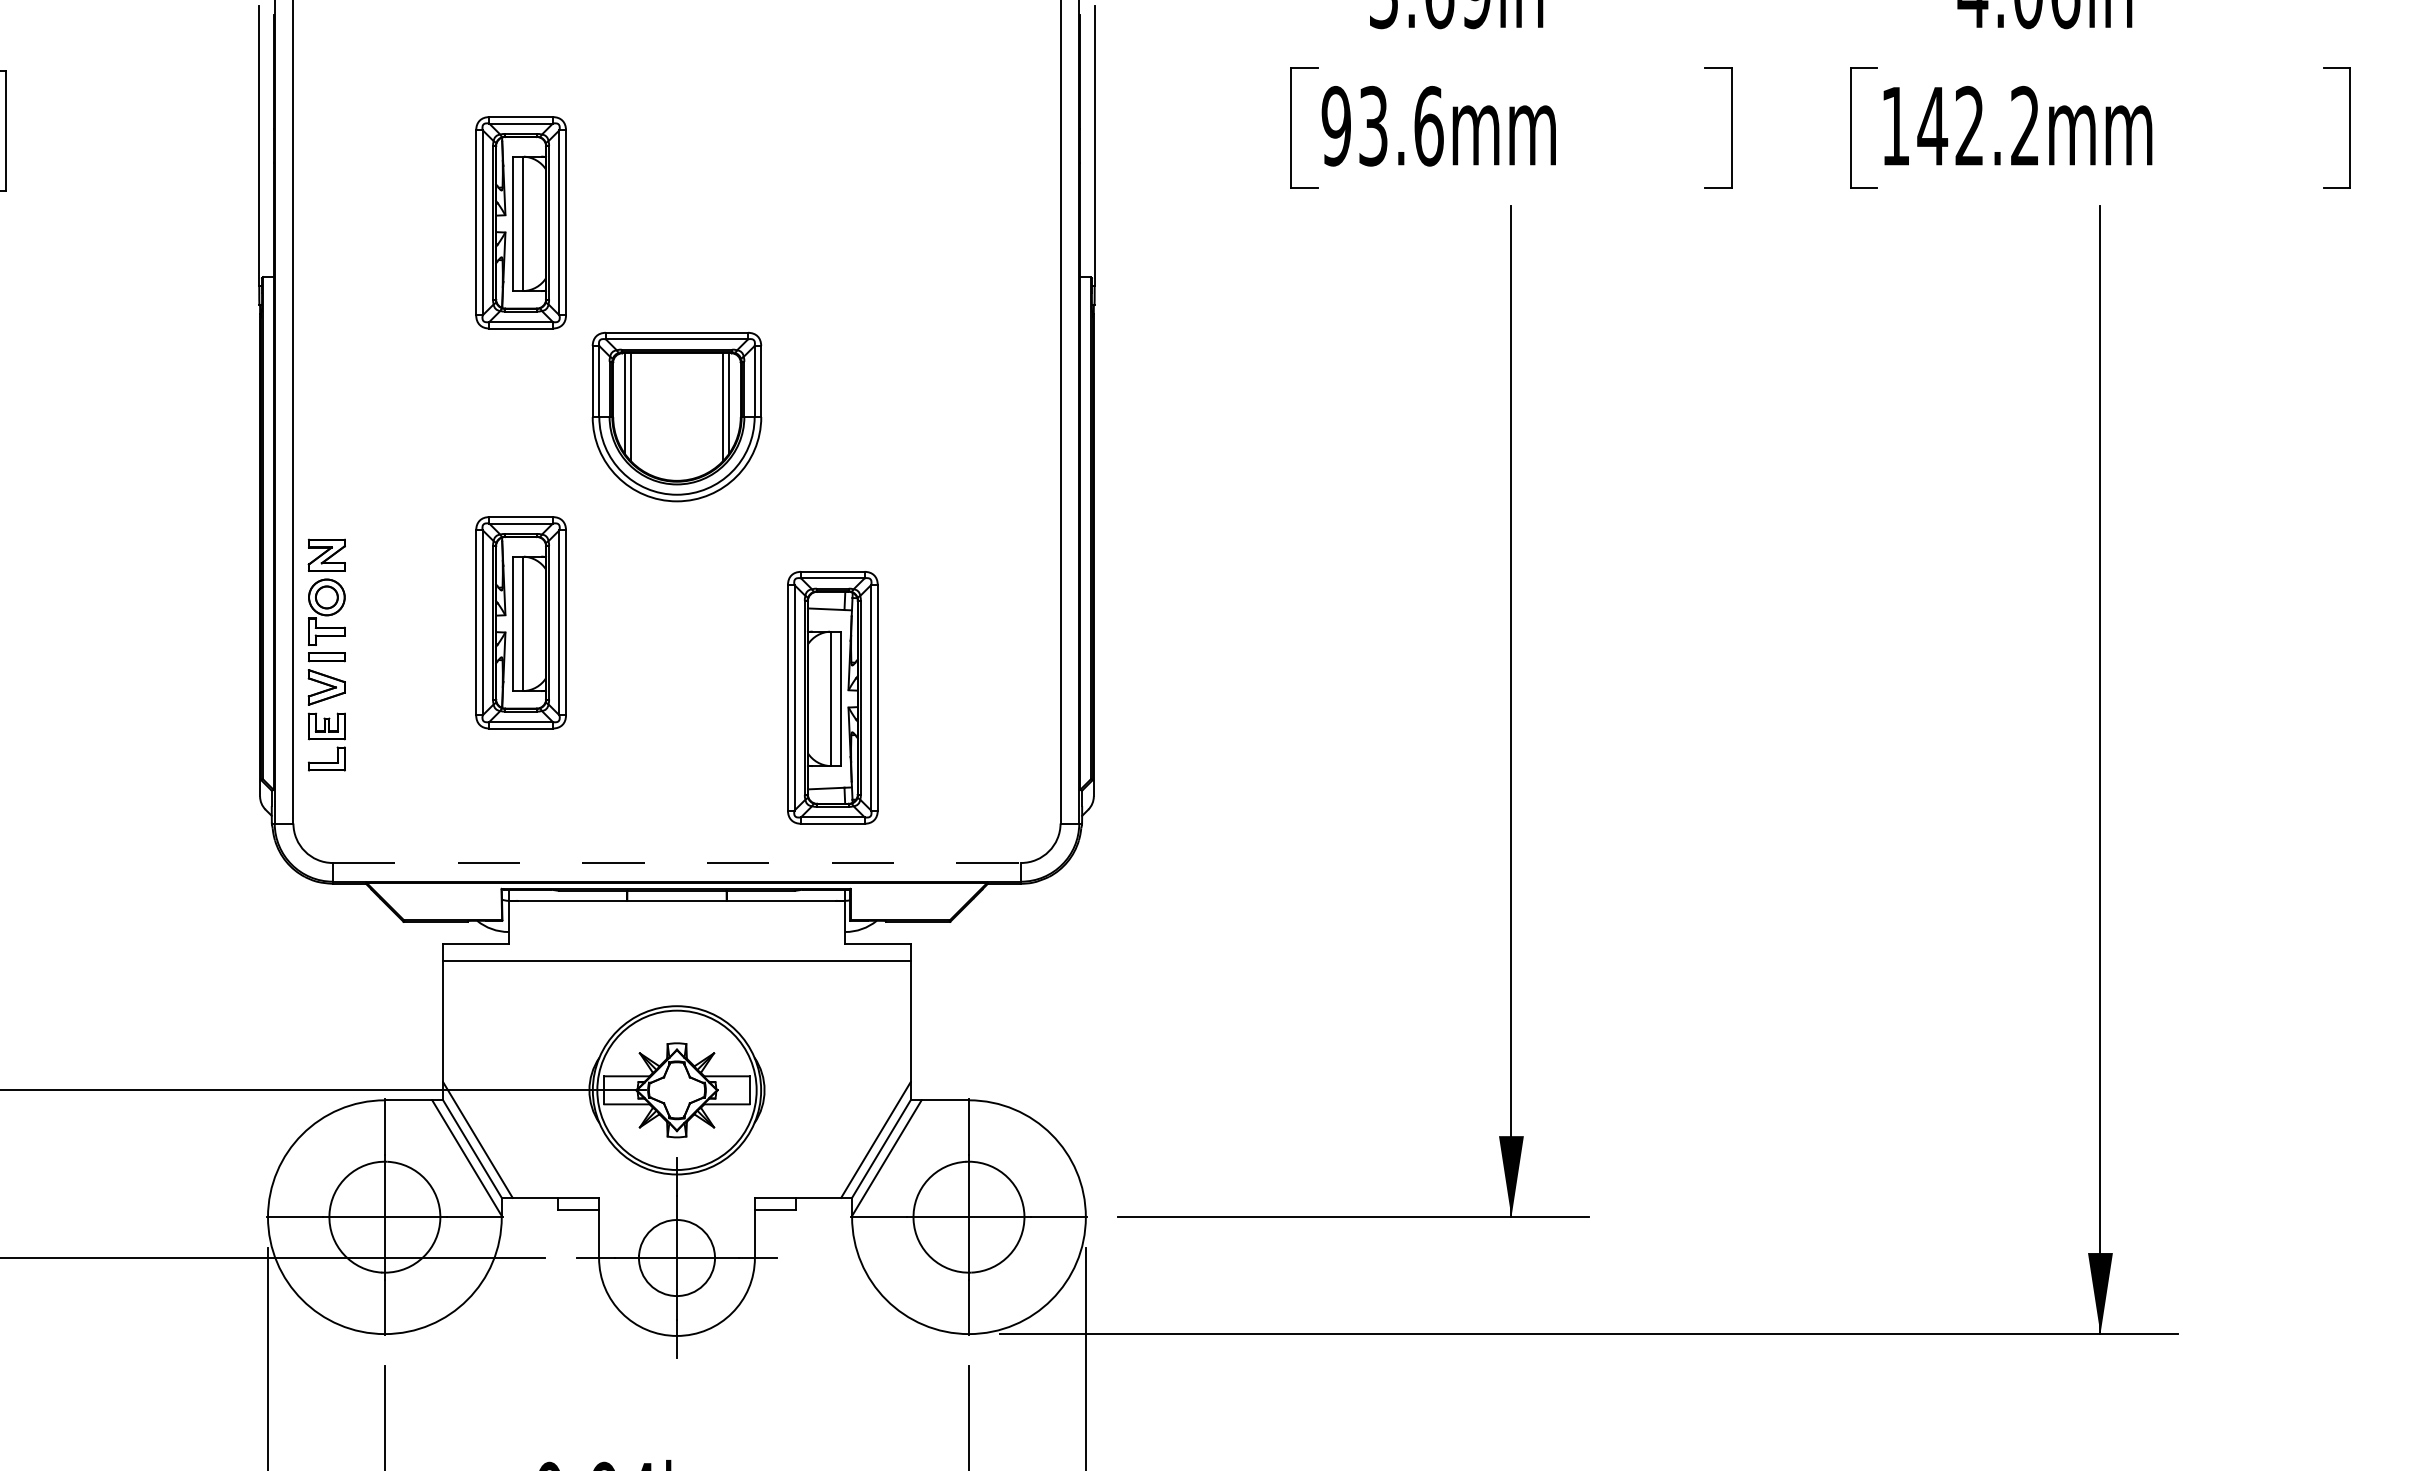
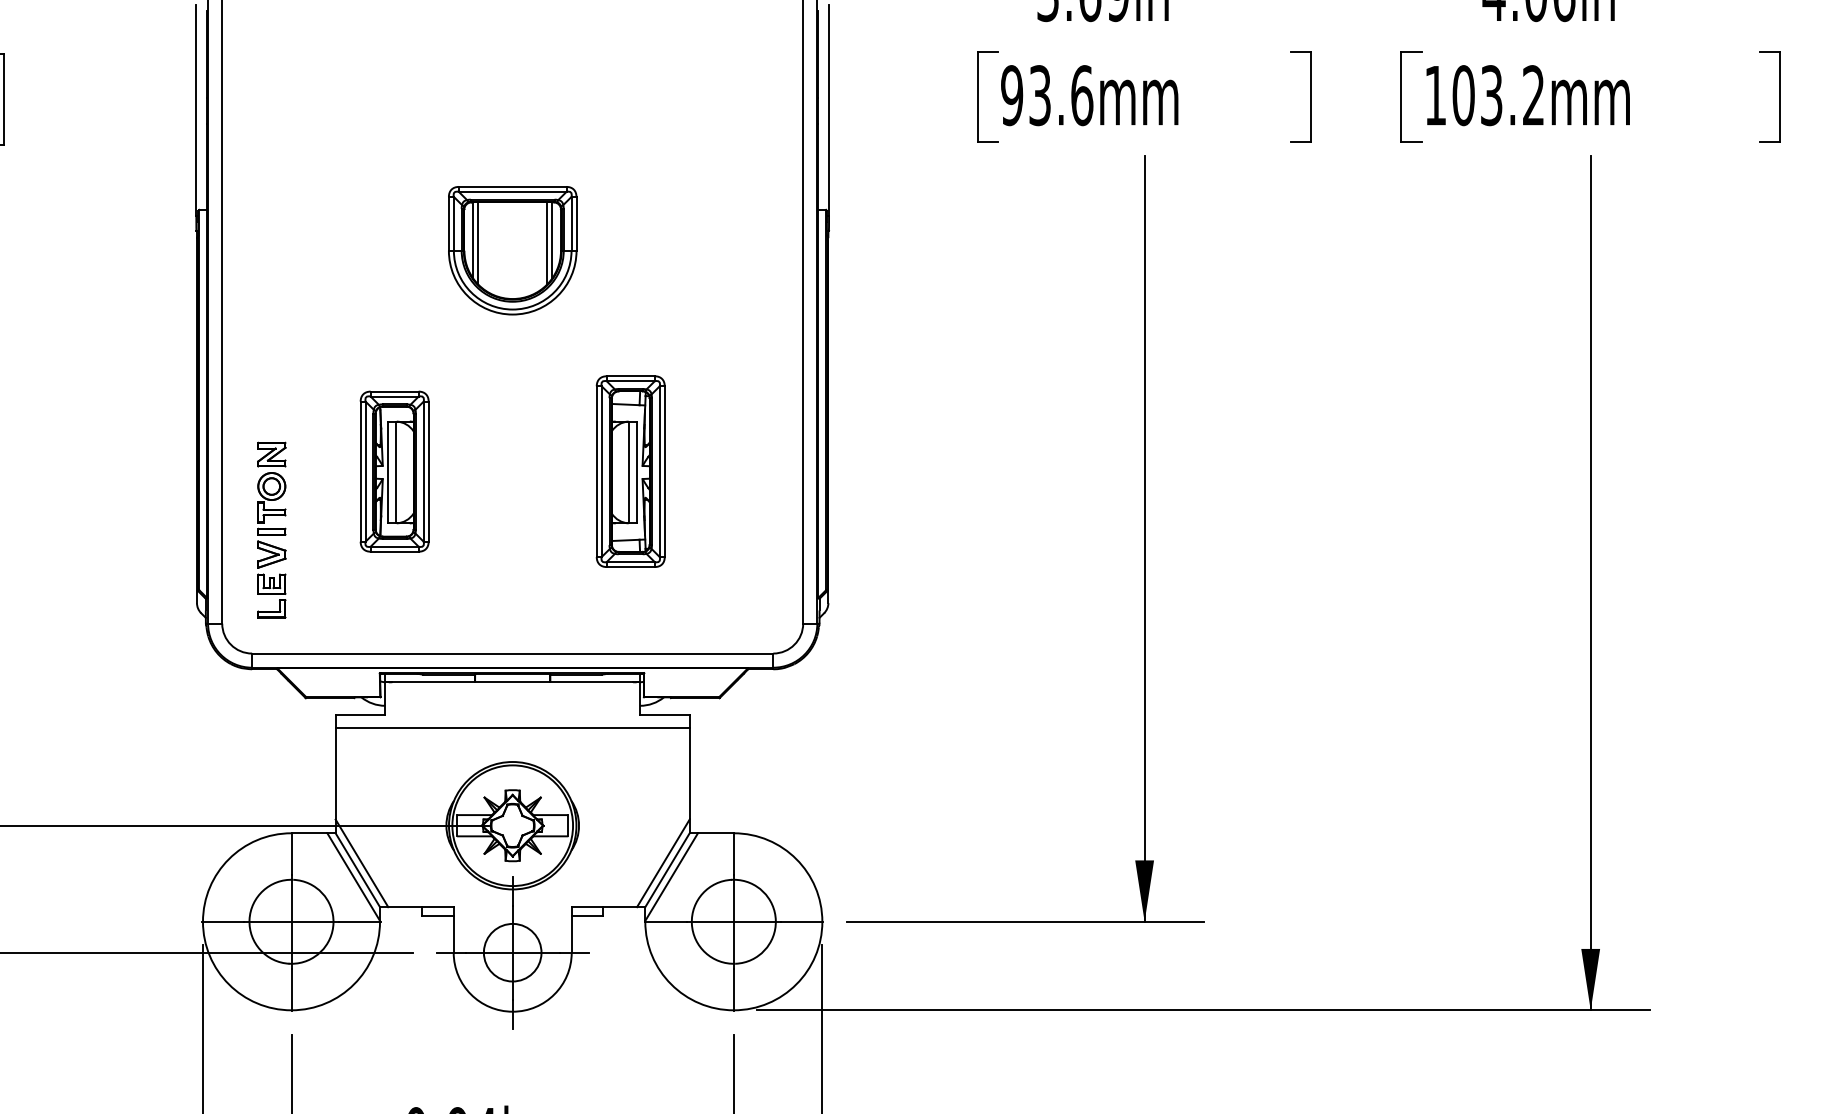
text: (1950, 126) -> (1477, 95), 142.2mm -> 103.2mm
part: (520, 222) -> (394, 168), removed
part: (676, 416) -> (512, 250), moved
part: (326, 654) -> (271, 529), moved
part: (832, 697) -> (630, 471), moved
line: (677, 862) -> (513, 653), dashed -> solid

